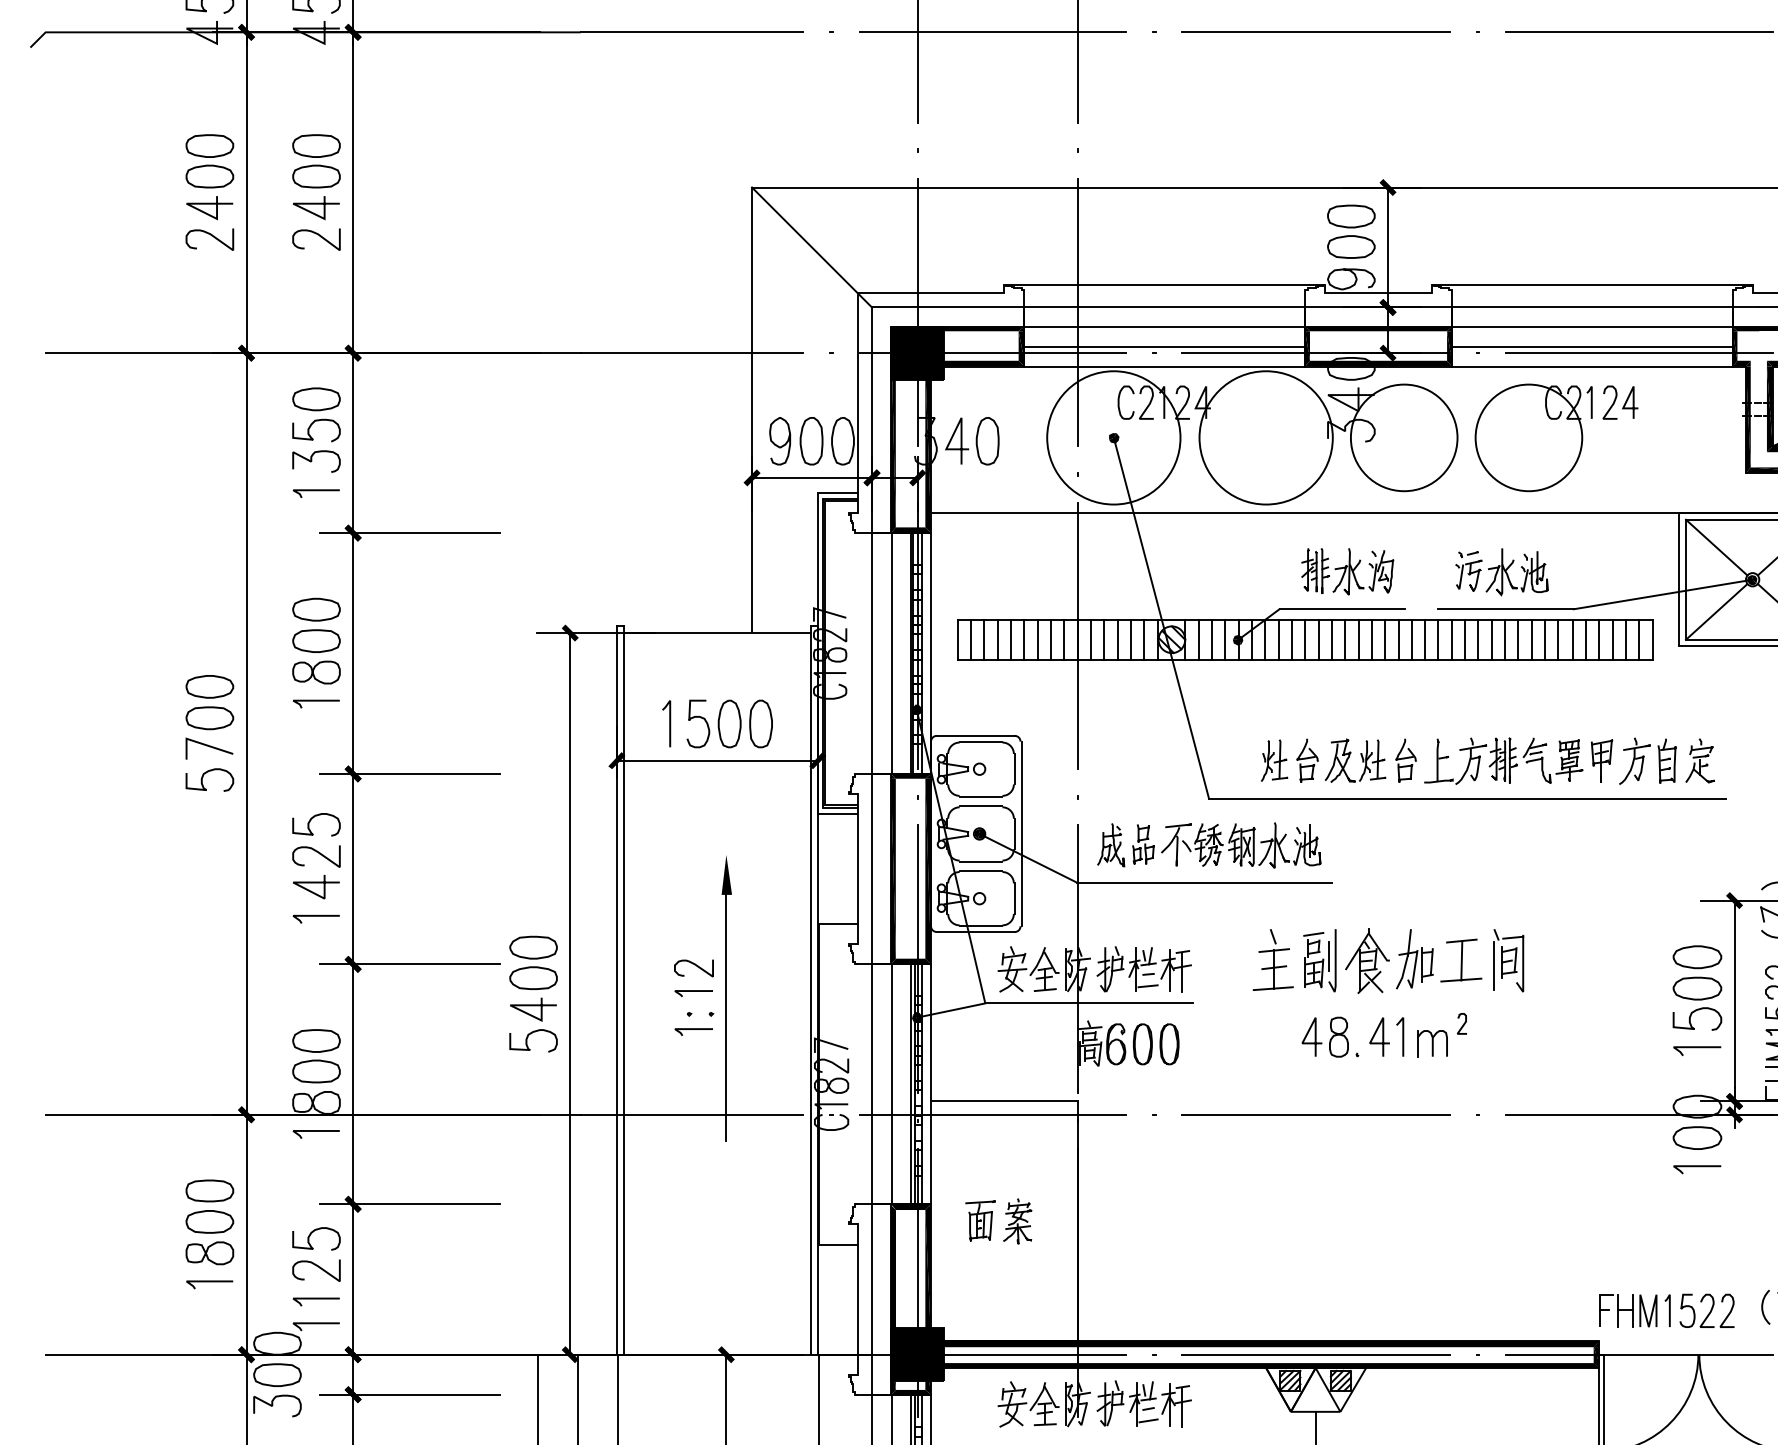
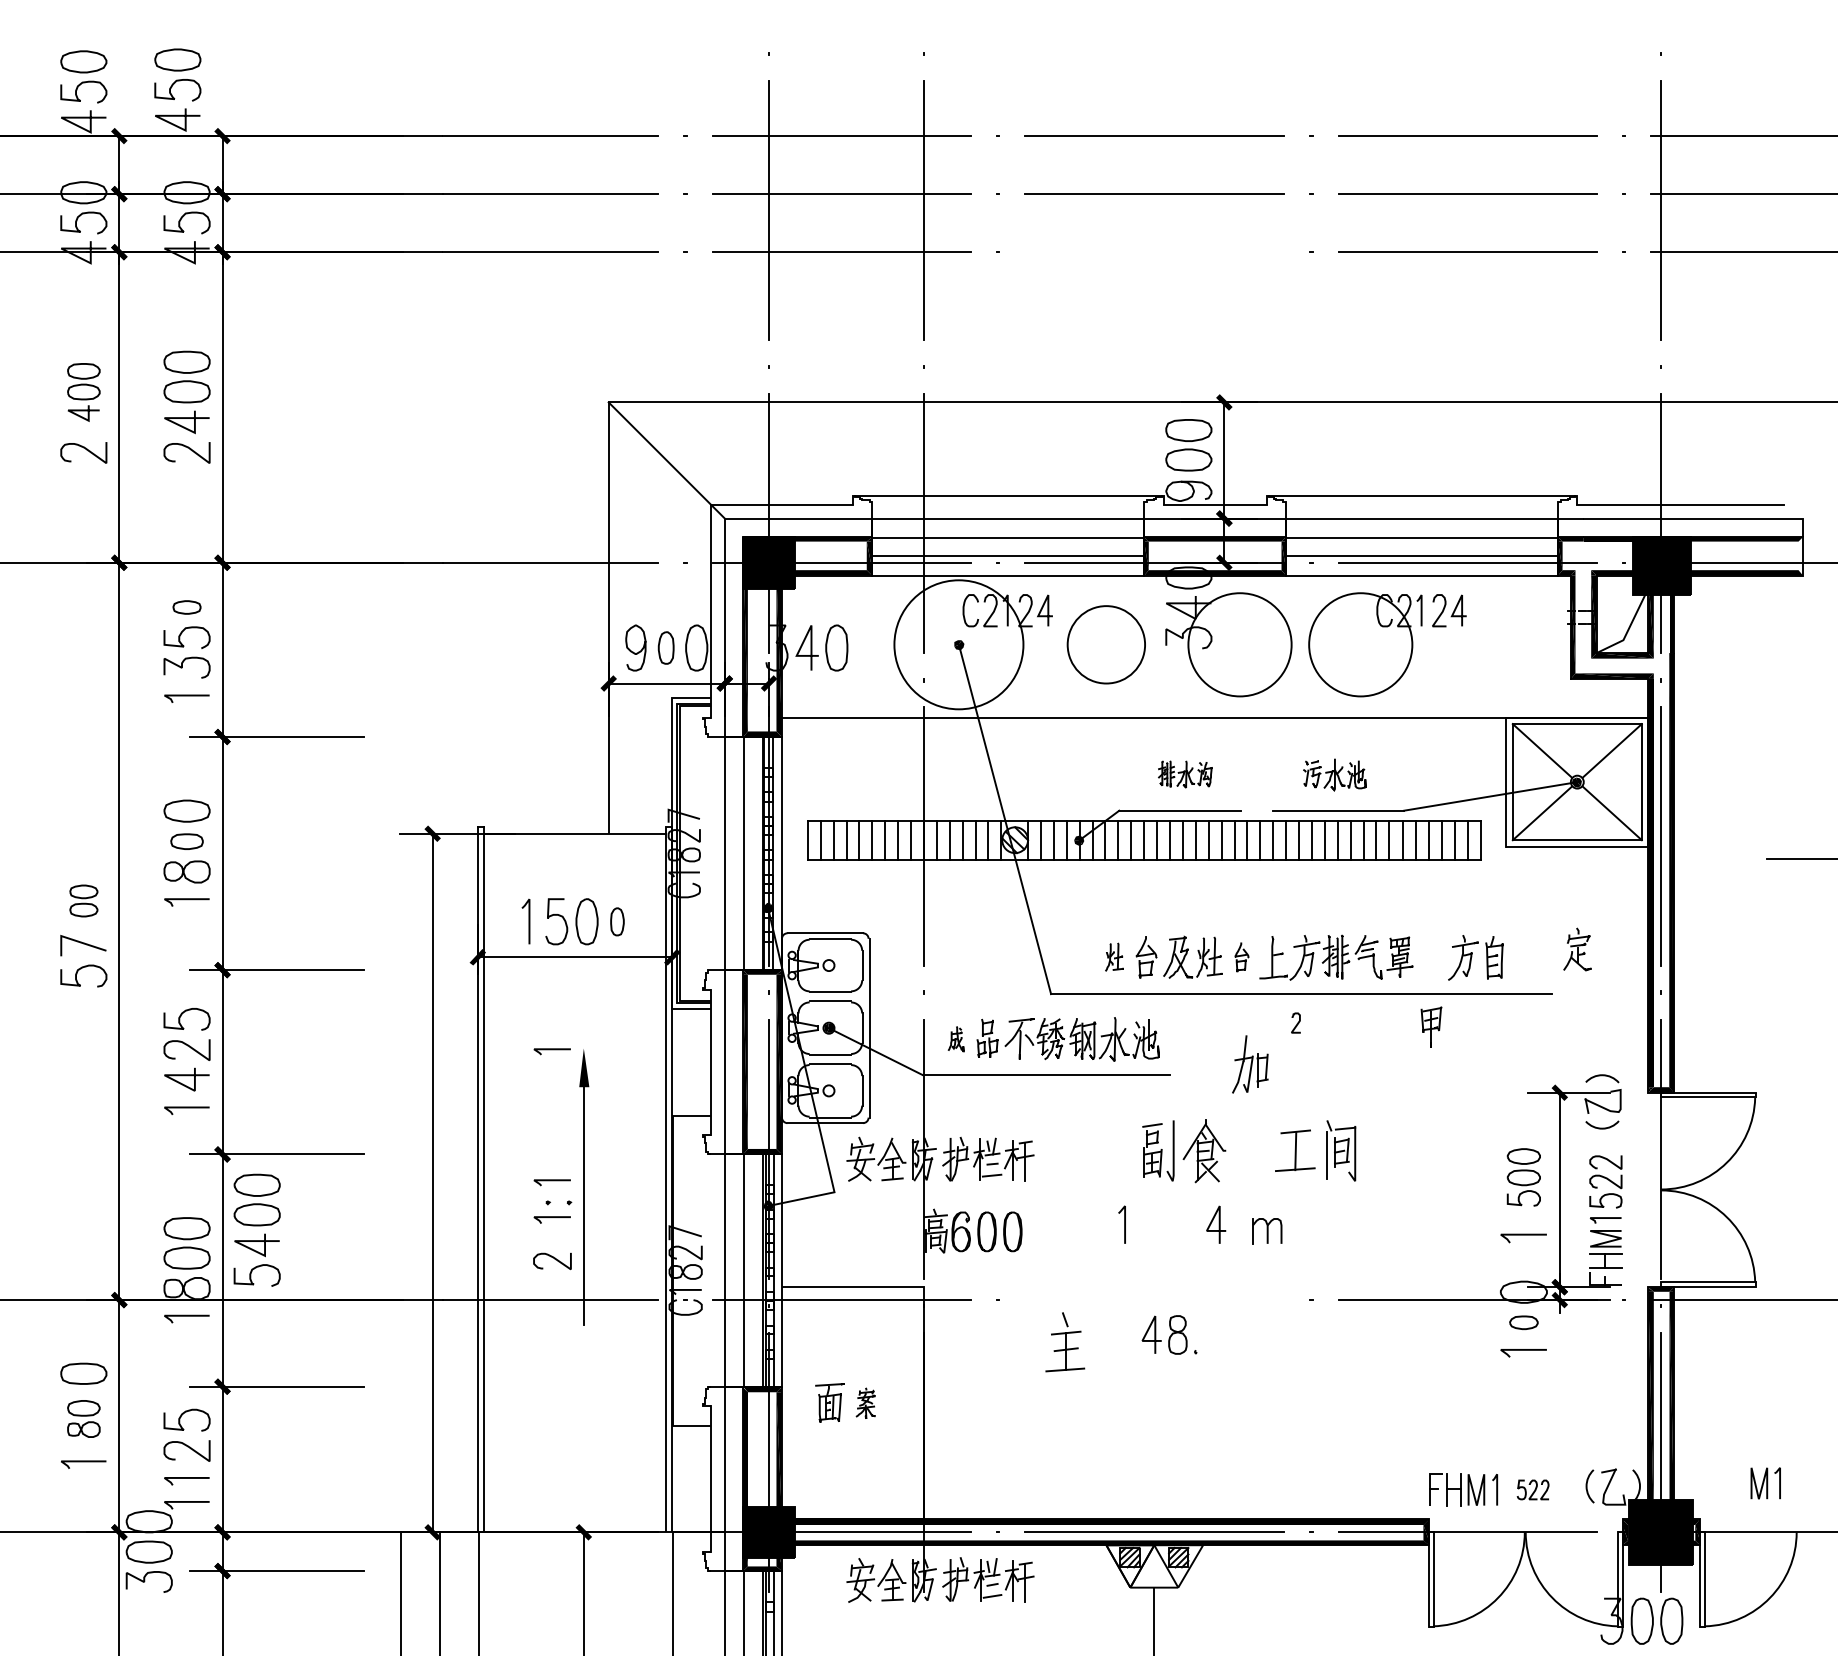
line: (1315, 32) -> (1154, 252), removed
part: (209, 177) -> (83, 392), size x0.7
part: (315, 399) -> (186, 607), size x0.6
circle: (1265, 437) -> (1105, 644), size x0.6
part: (810, 440) -> (665, 647), size x0.7
part: (1347, 571) -> (1185, 774), size x0.6
part: (1501, 571) -> (1334, 774), size x0.7
part: (315, 641) -> (186, 841), size x0.7
part: (209, 702) -> (83, 900), size x0.6
part: (761, 723) -> (617, 921), size x0.6
part: (1274, 759) -> (1114, 956), size x0.7
part: (1602, 759) -> (1431, 1026), moved
part: (1405, 760) -> (1241, 957), size x0.7
part: (1700, 760) -> (1577, 949), moved
part: (1110, 844) -> (955, 1038), size x0.6
line: (692, 856) -> (551, 1050), added
line: (1329, 956) -> (1167, 1146), removed
part: (1415, 959) -> (1250, 1064), moved
part: (1273, 960) -> (1065, 1342), moved
curve: (695, 965) -> (553, 1258), moved
part: (1697, 988) -> (1523, 1177), size x0.7
part: (532, 993) -> (256, 1229), moved
line: (1088, 1003) -> (934, 1192), removed
curve: (1463, 1023) -> (1297, 1022), moved
part: (1330, 1036) -> (1169, 1334), moved
line: (1402, 1036) -> (1124, 1224), moved
line: (1315, 1115) -> (1154, 1300), removed
part: (1697, 1137) -> (1523, 1322), size x0.6
part: (1017, 1221) -> (865, 1403), size x0.7
part: (209, 1237) -> (83, 1418), size x0.7
part: (1706, 1310) -> (1532, 1489), size x0.6

